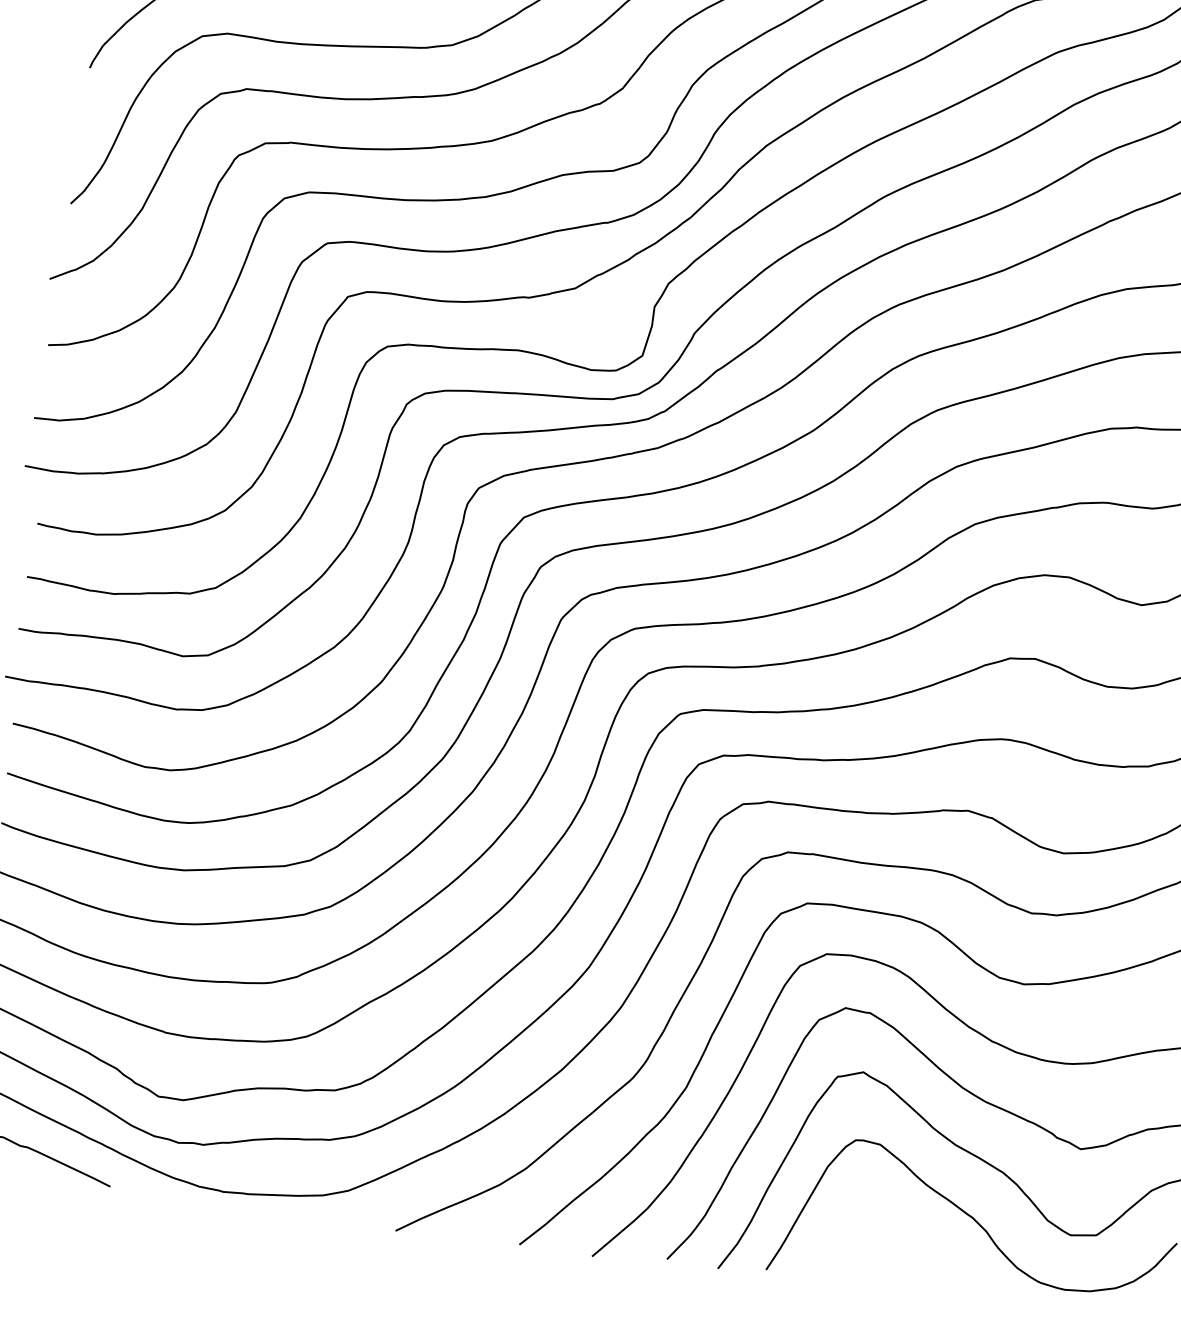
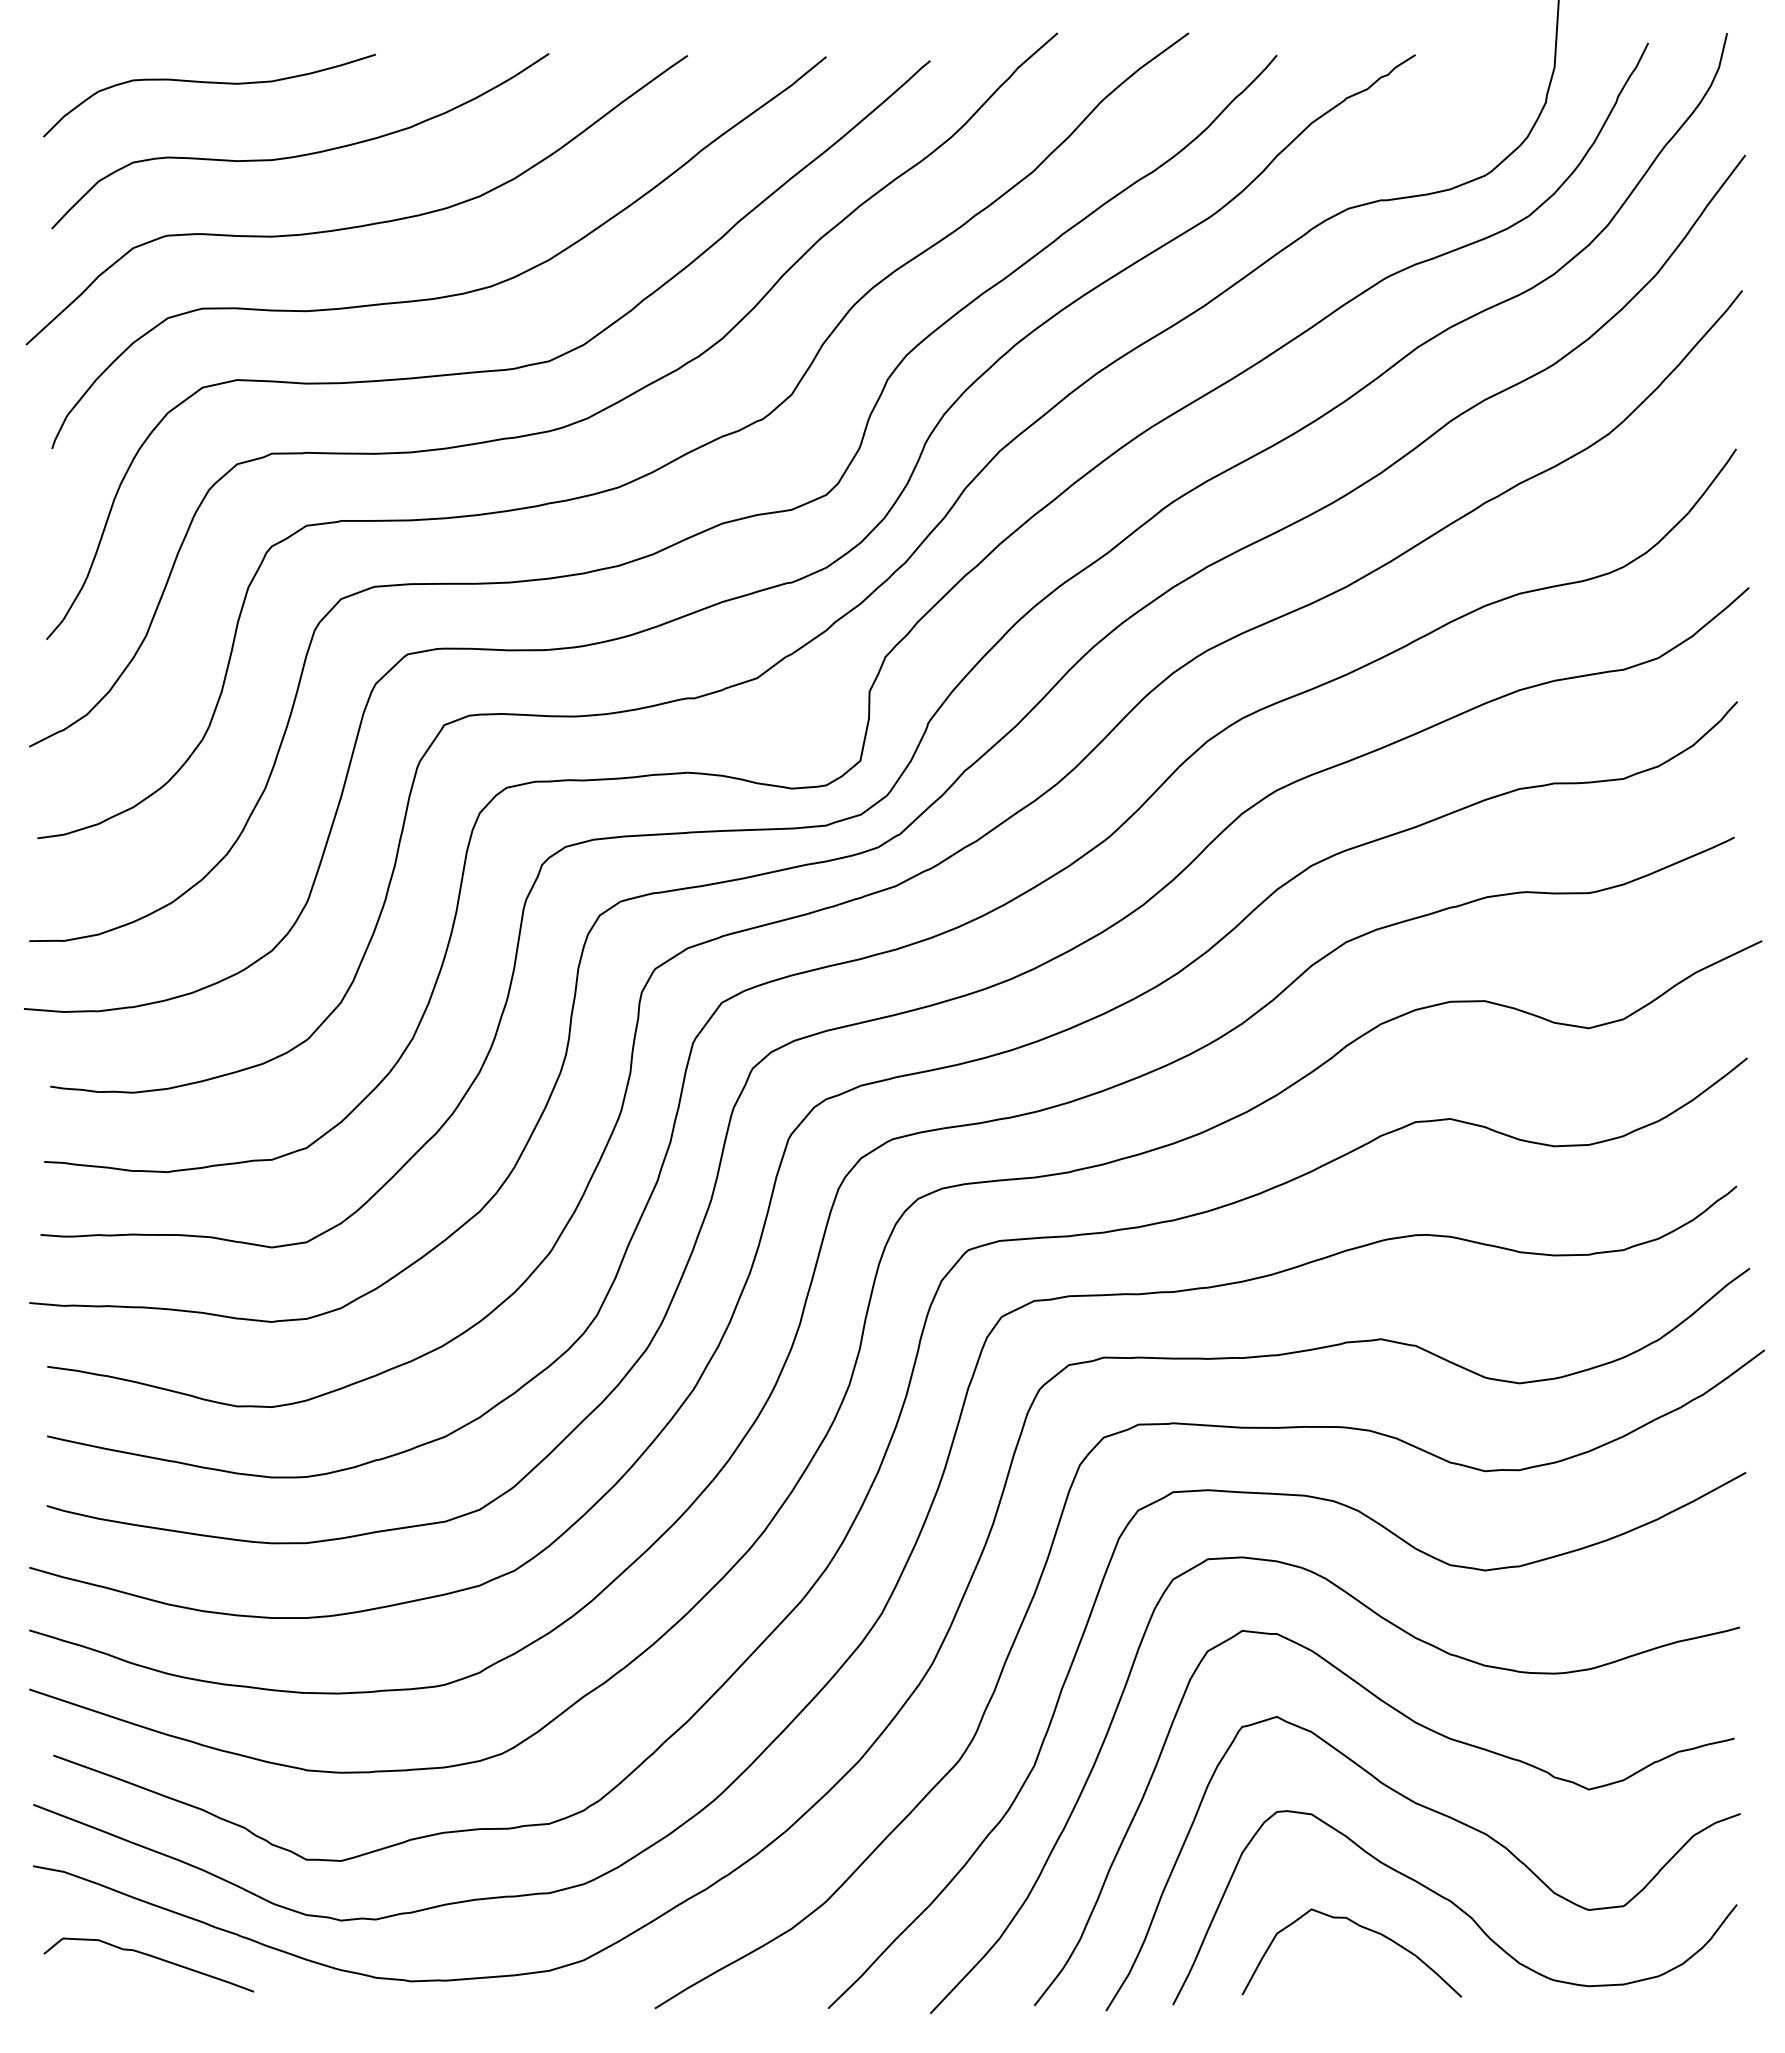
curve: (908, 1230) -> (1363, 1928), added

